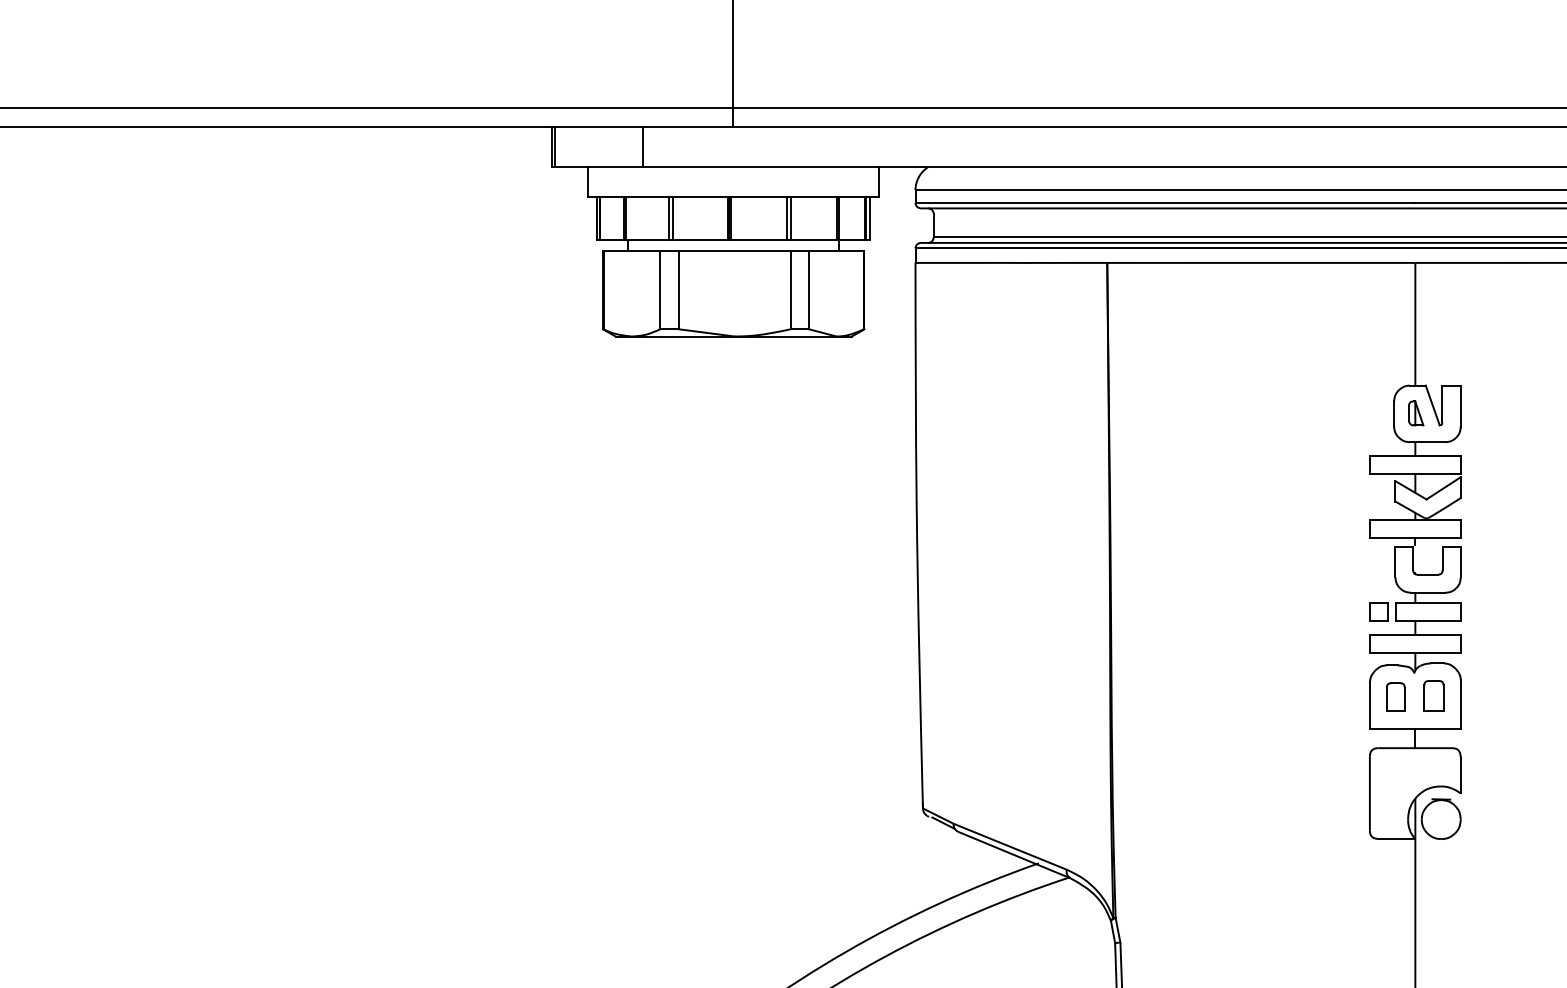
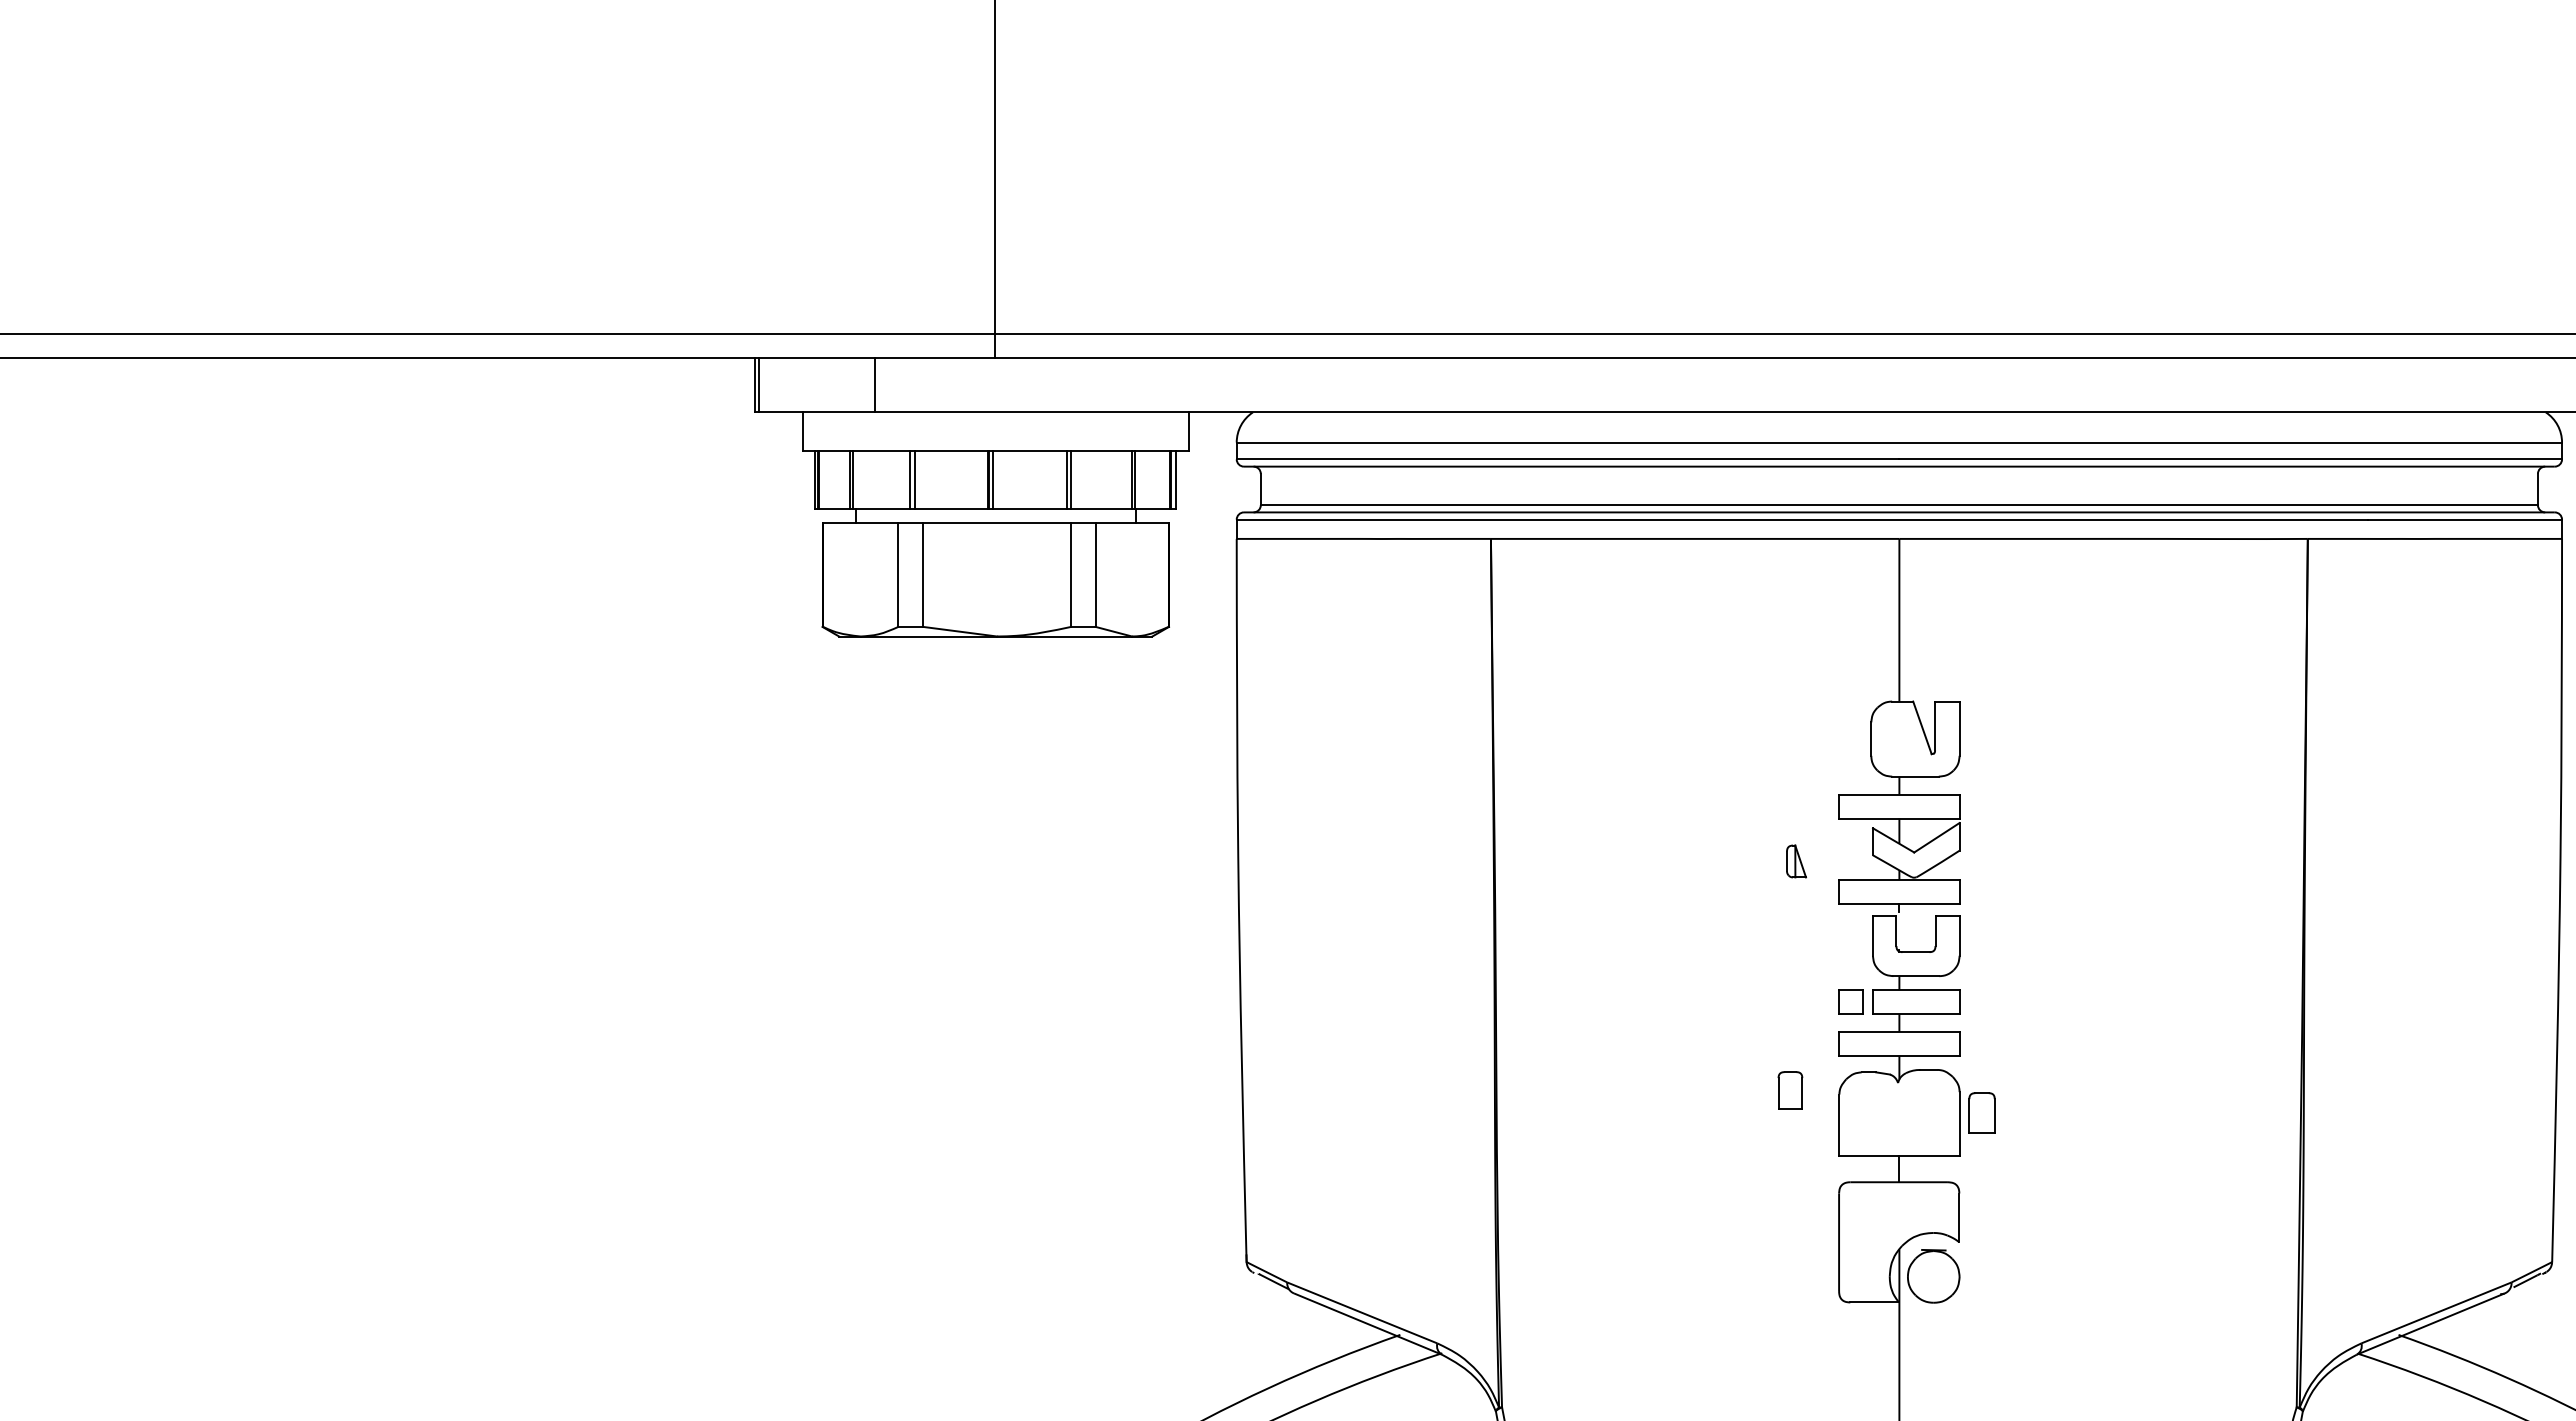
part: (1416, 413) -> (1796, 861), moved
part: (1433, 695) -> (1981, 1112), moved
part: (1395, 697) -> (1790, 1090), moved

